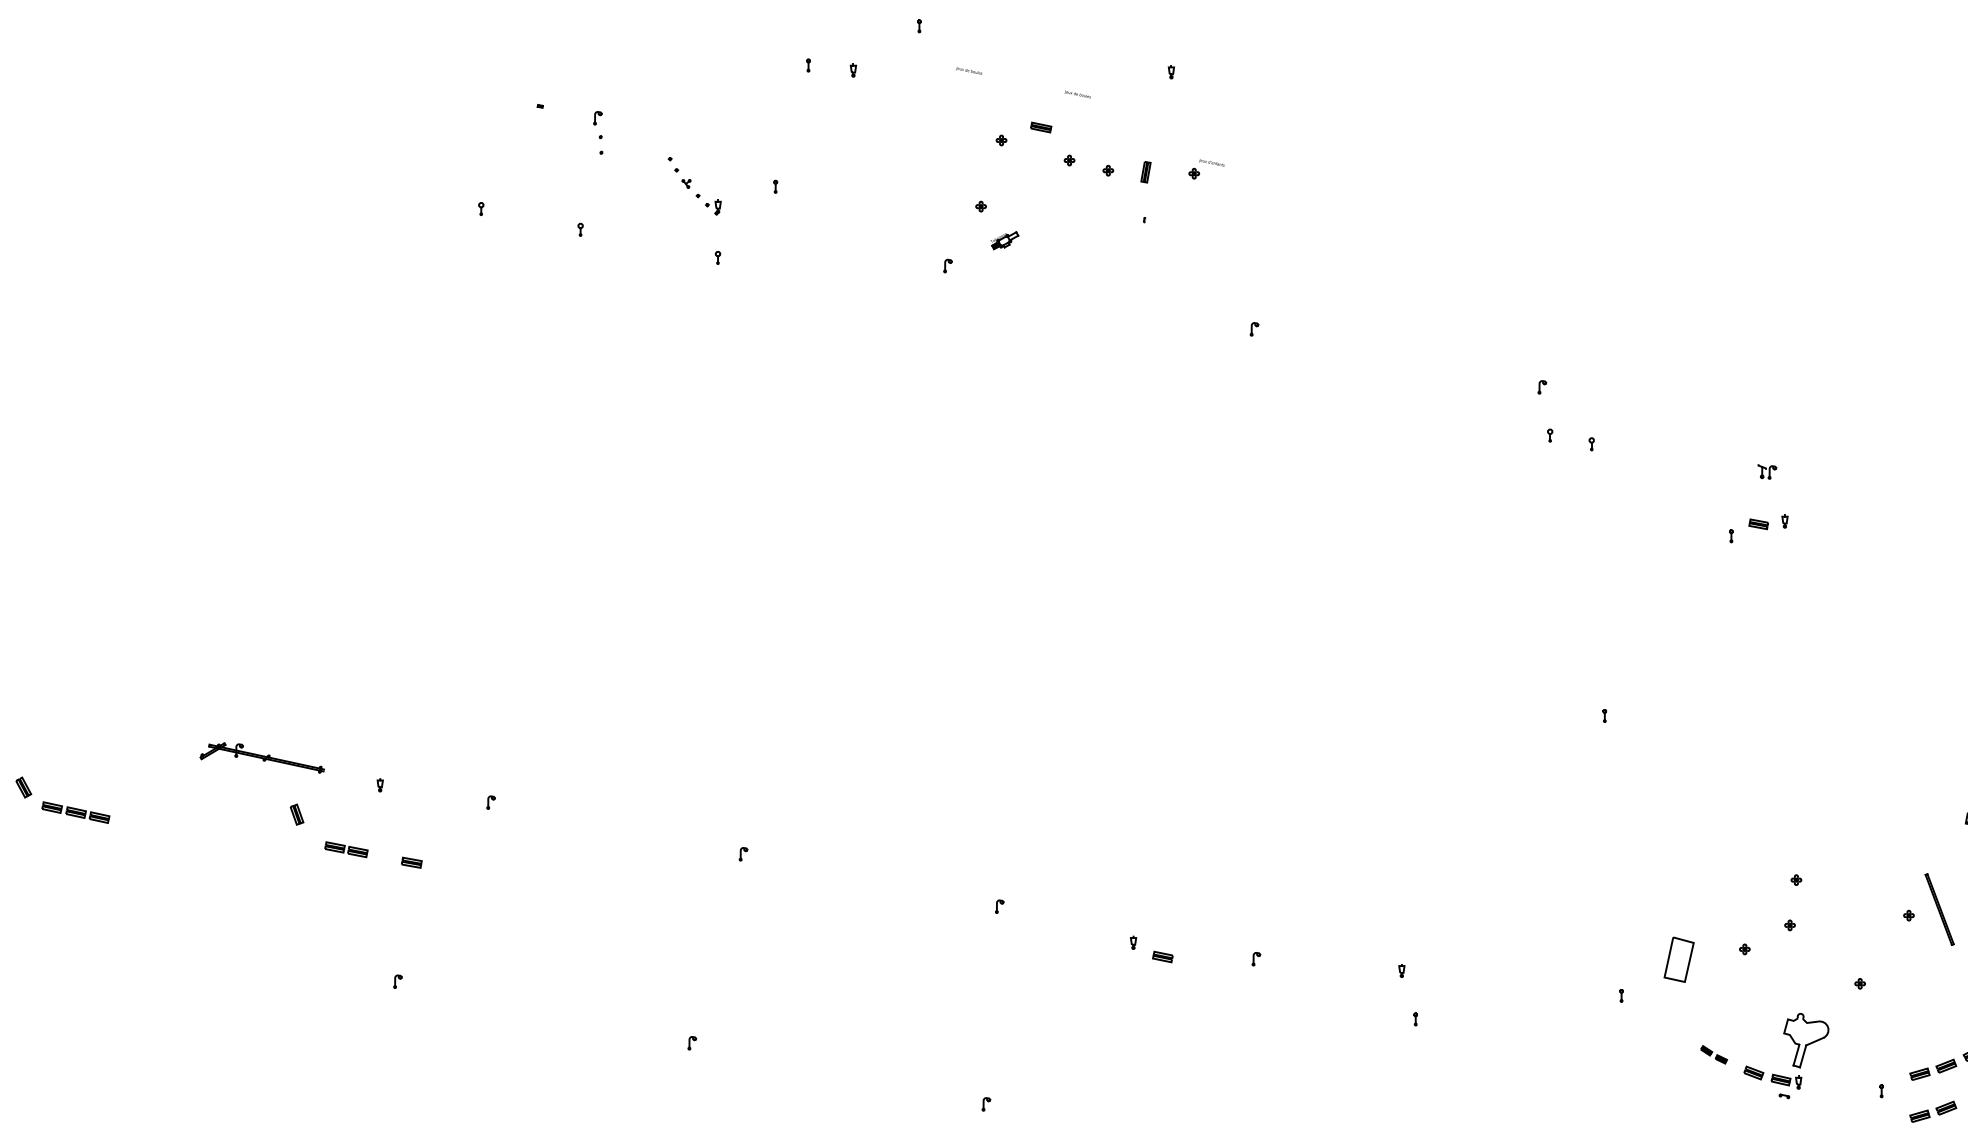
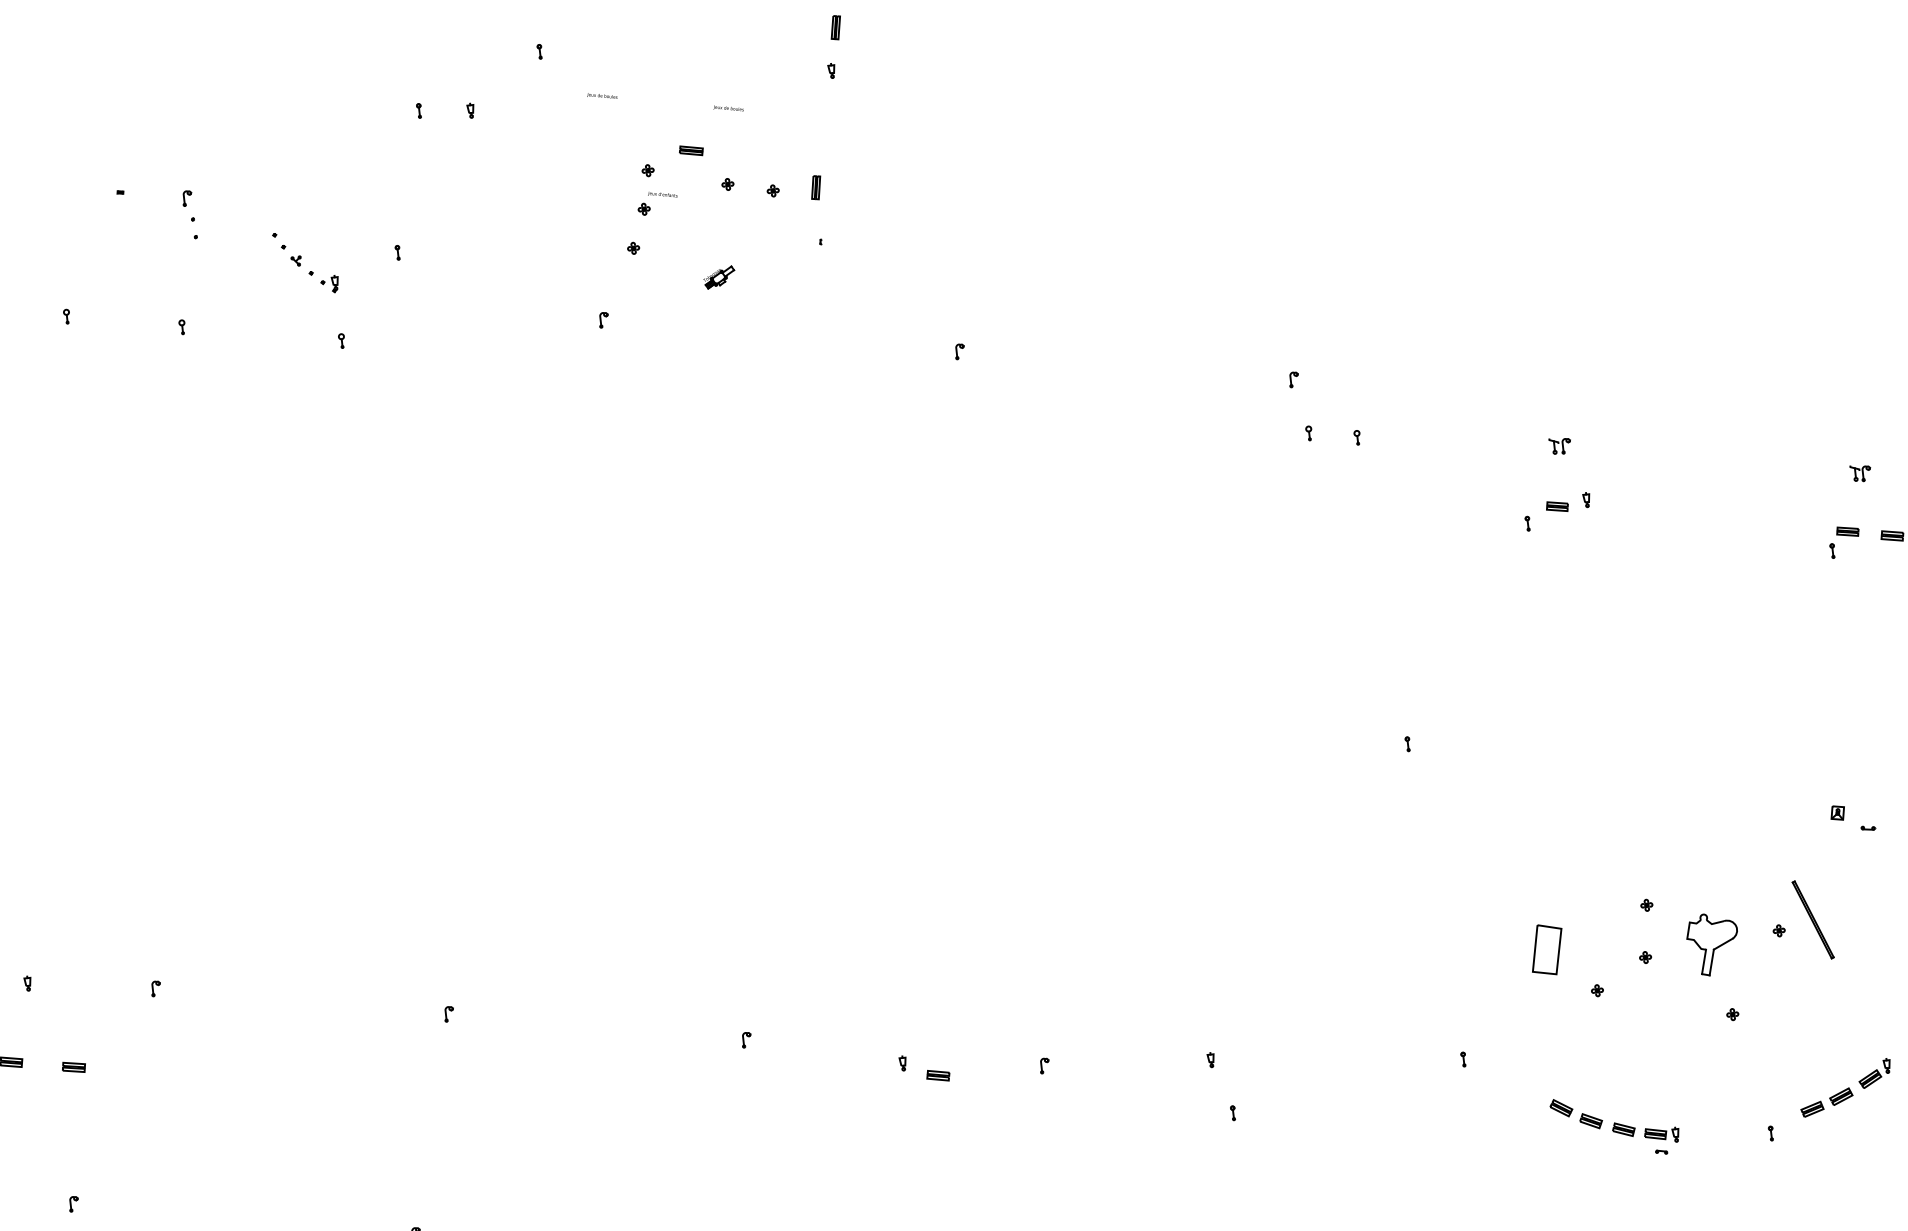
part: (1178, 34) -> (834, 27), added
part: (1208, 163) -> (659, 195), moved
part: (1004, 240) -> (719, 277), moved
part: (1678, 959) -> (1546, 949), moved
part: (1806, 1040) -> (1713, 944), moved
part: (1713, 1054) -> (1575, 1114), size x1.67
part: (1933, 1111) -> (1832, 1149), removed

